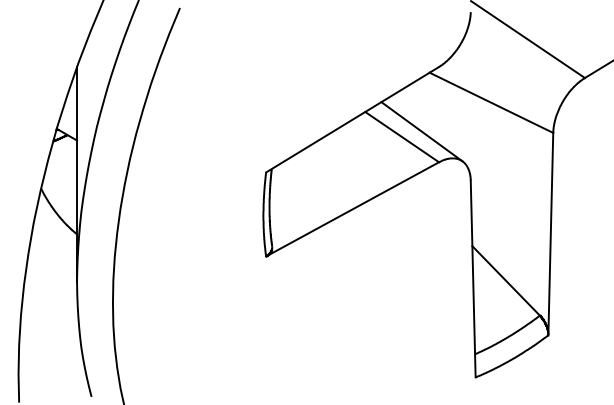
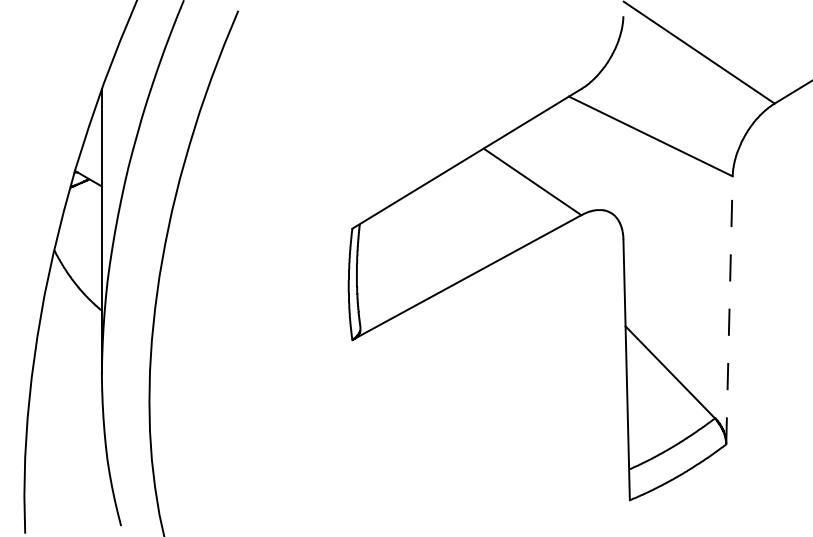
line: (421, 131) -> (558, 174), removed
line: (550, 233) -> (729, 309), solid -> dashed

